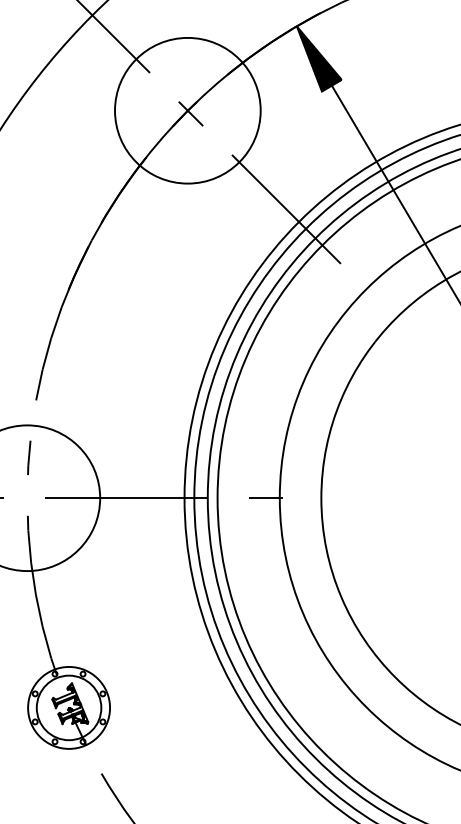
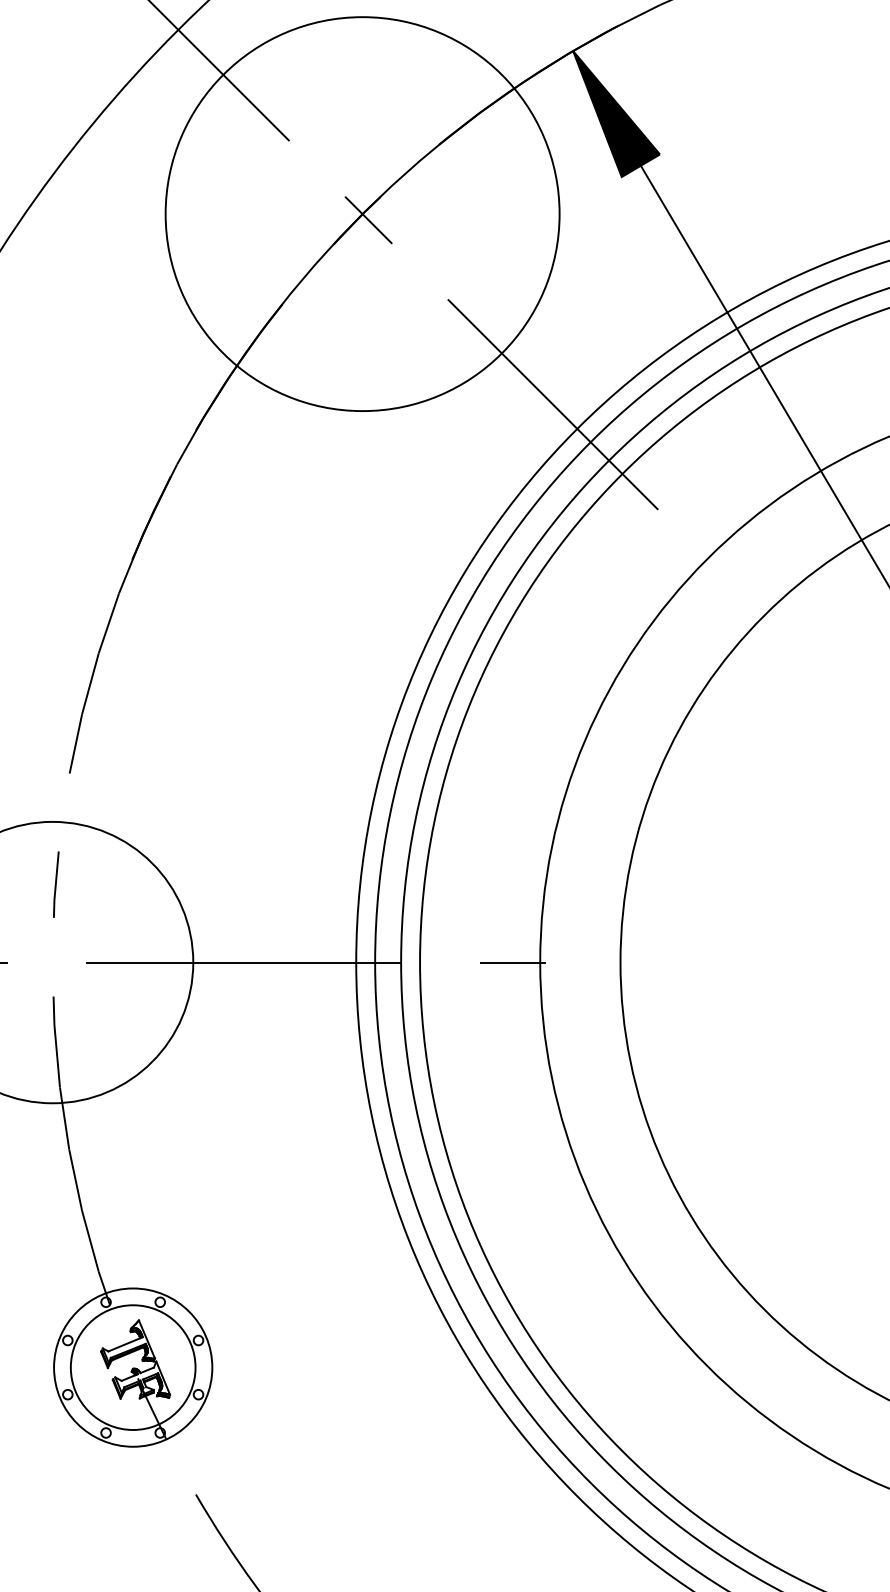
circle: (187, 110) -> (361, 213), size x1.4

